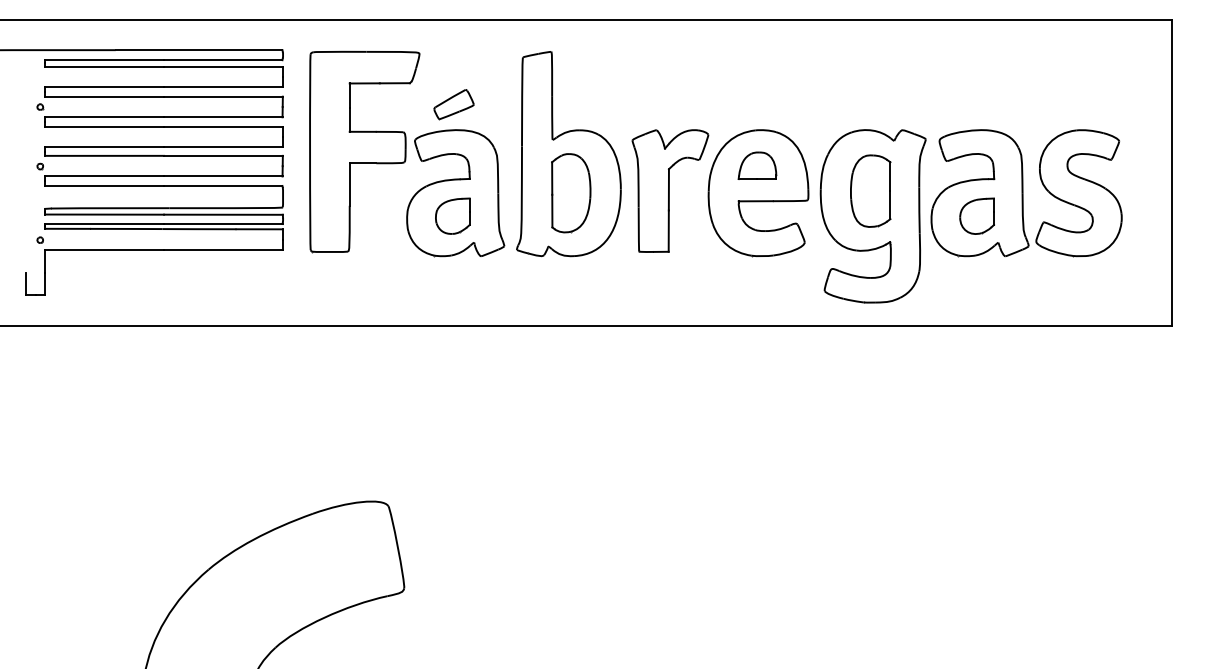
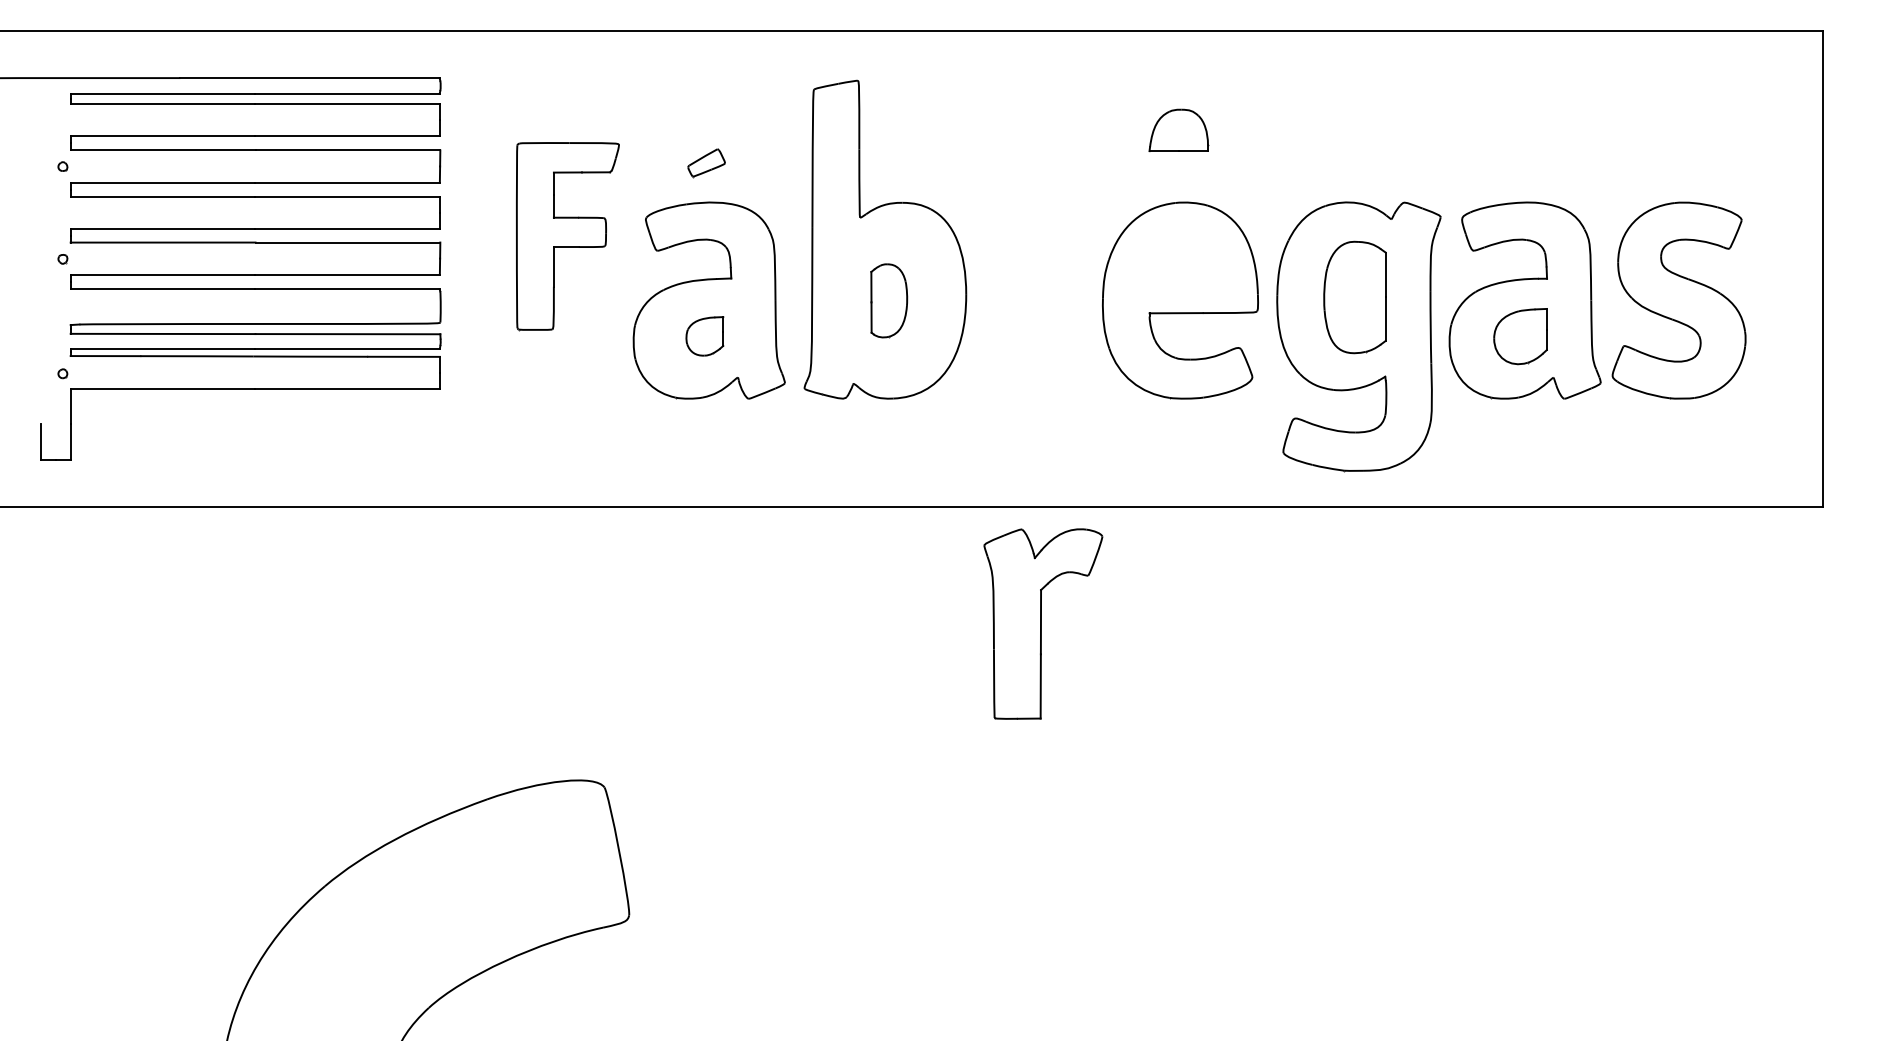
part: (453, 104) -> (705, 162), size x0.6
part: (364, 151) -> (567, 235), size x0.6
part: (757, 165) -> (1178, 129), moved
part: (670, 190) -> (1043, 623), moved
part: (571, 193) -> (889, 301), size x0.6
part: (452, 215) -> (704, 335), size x0.7

